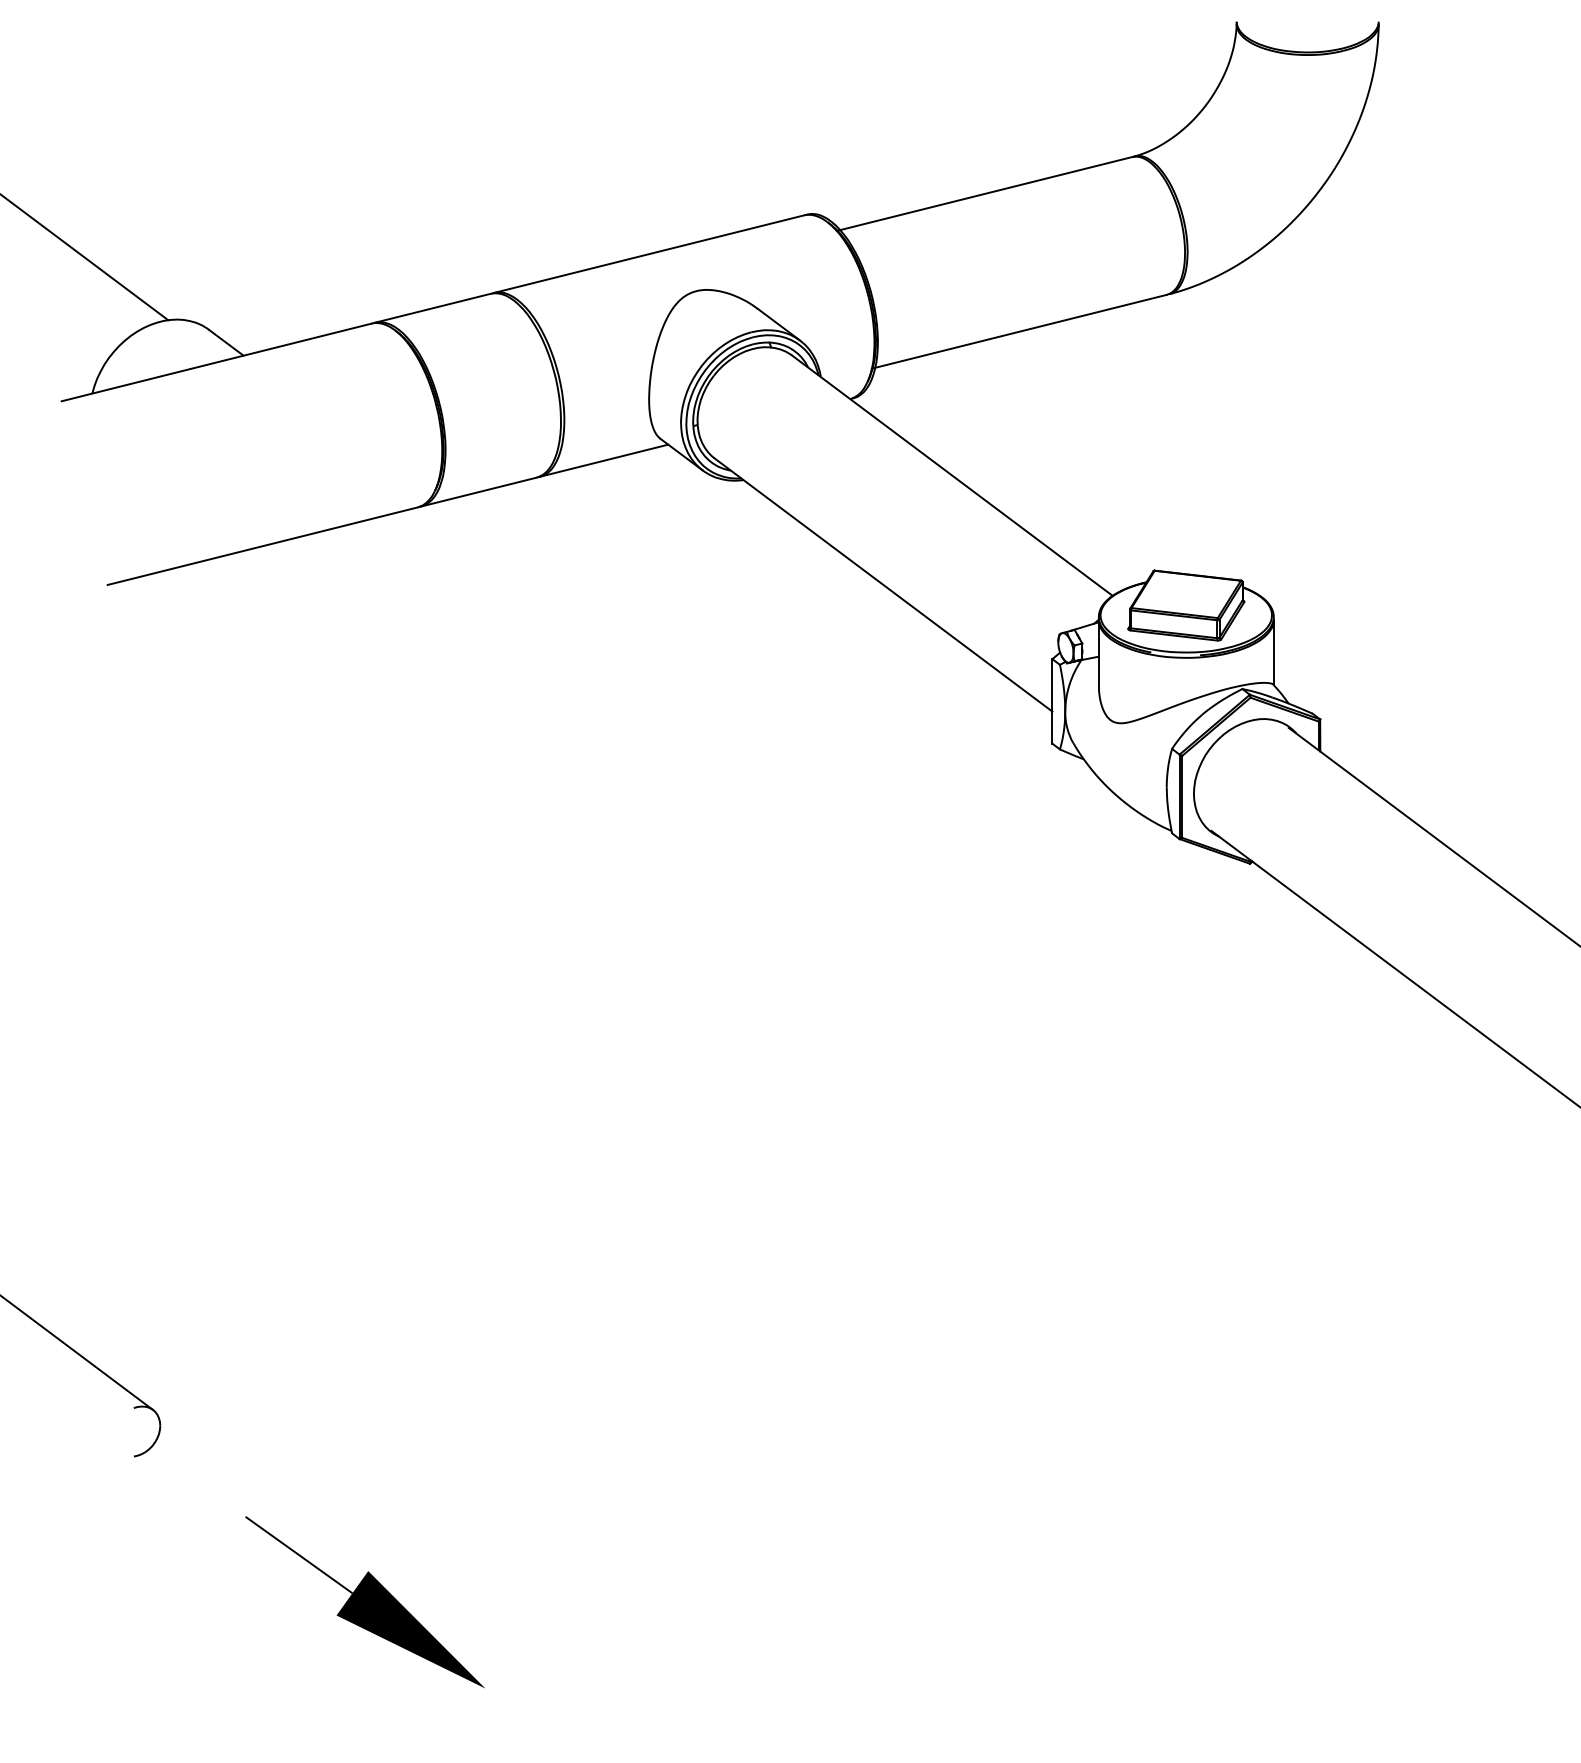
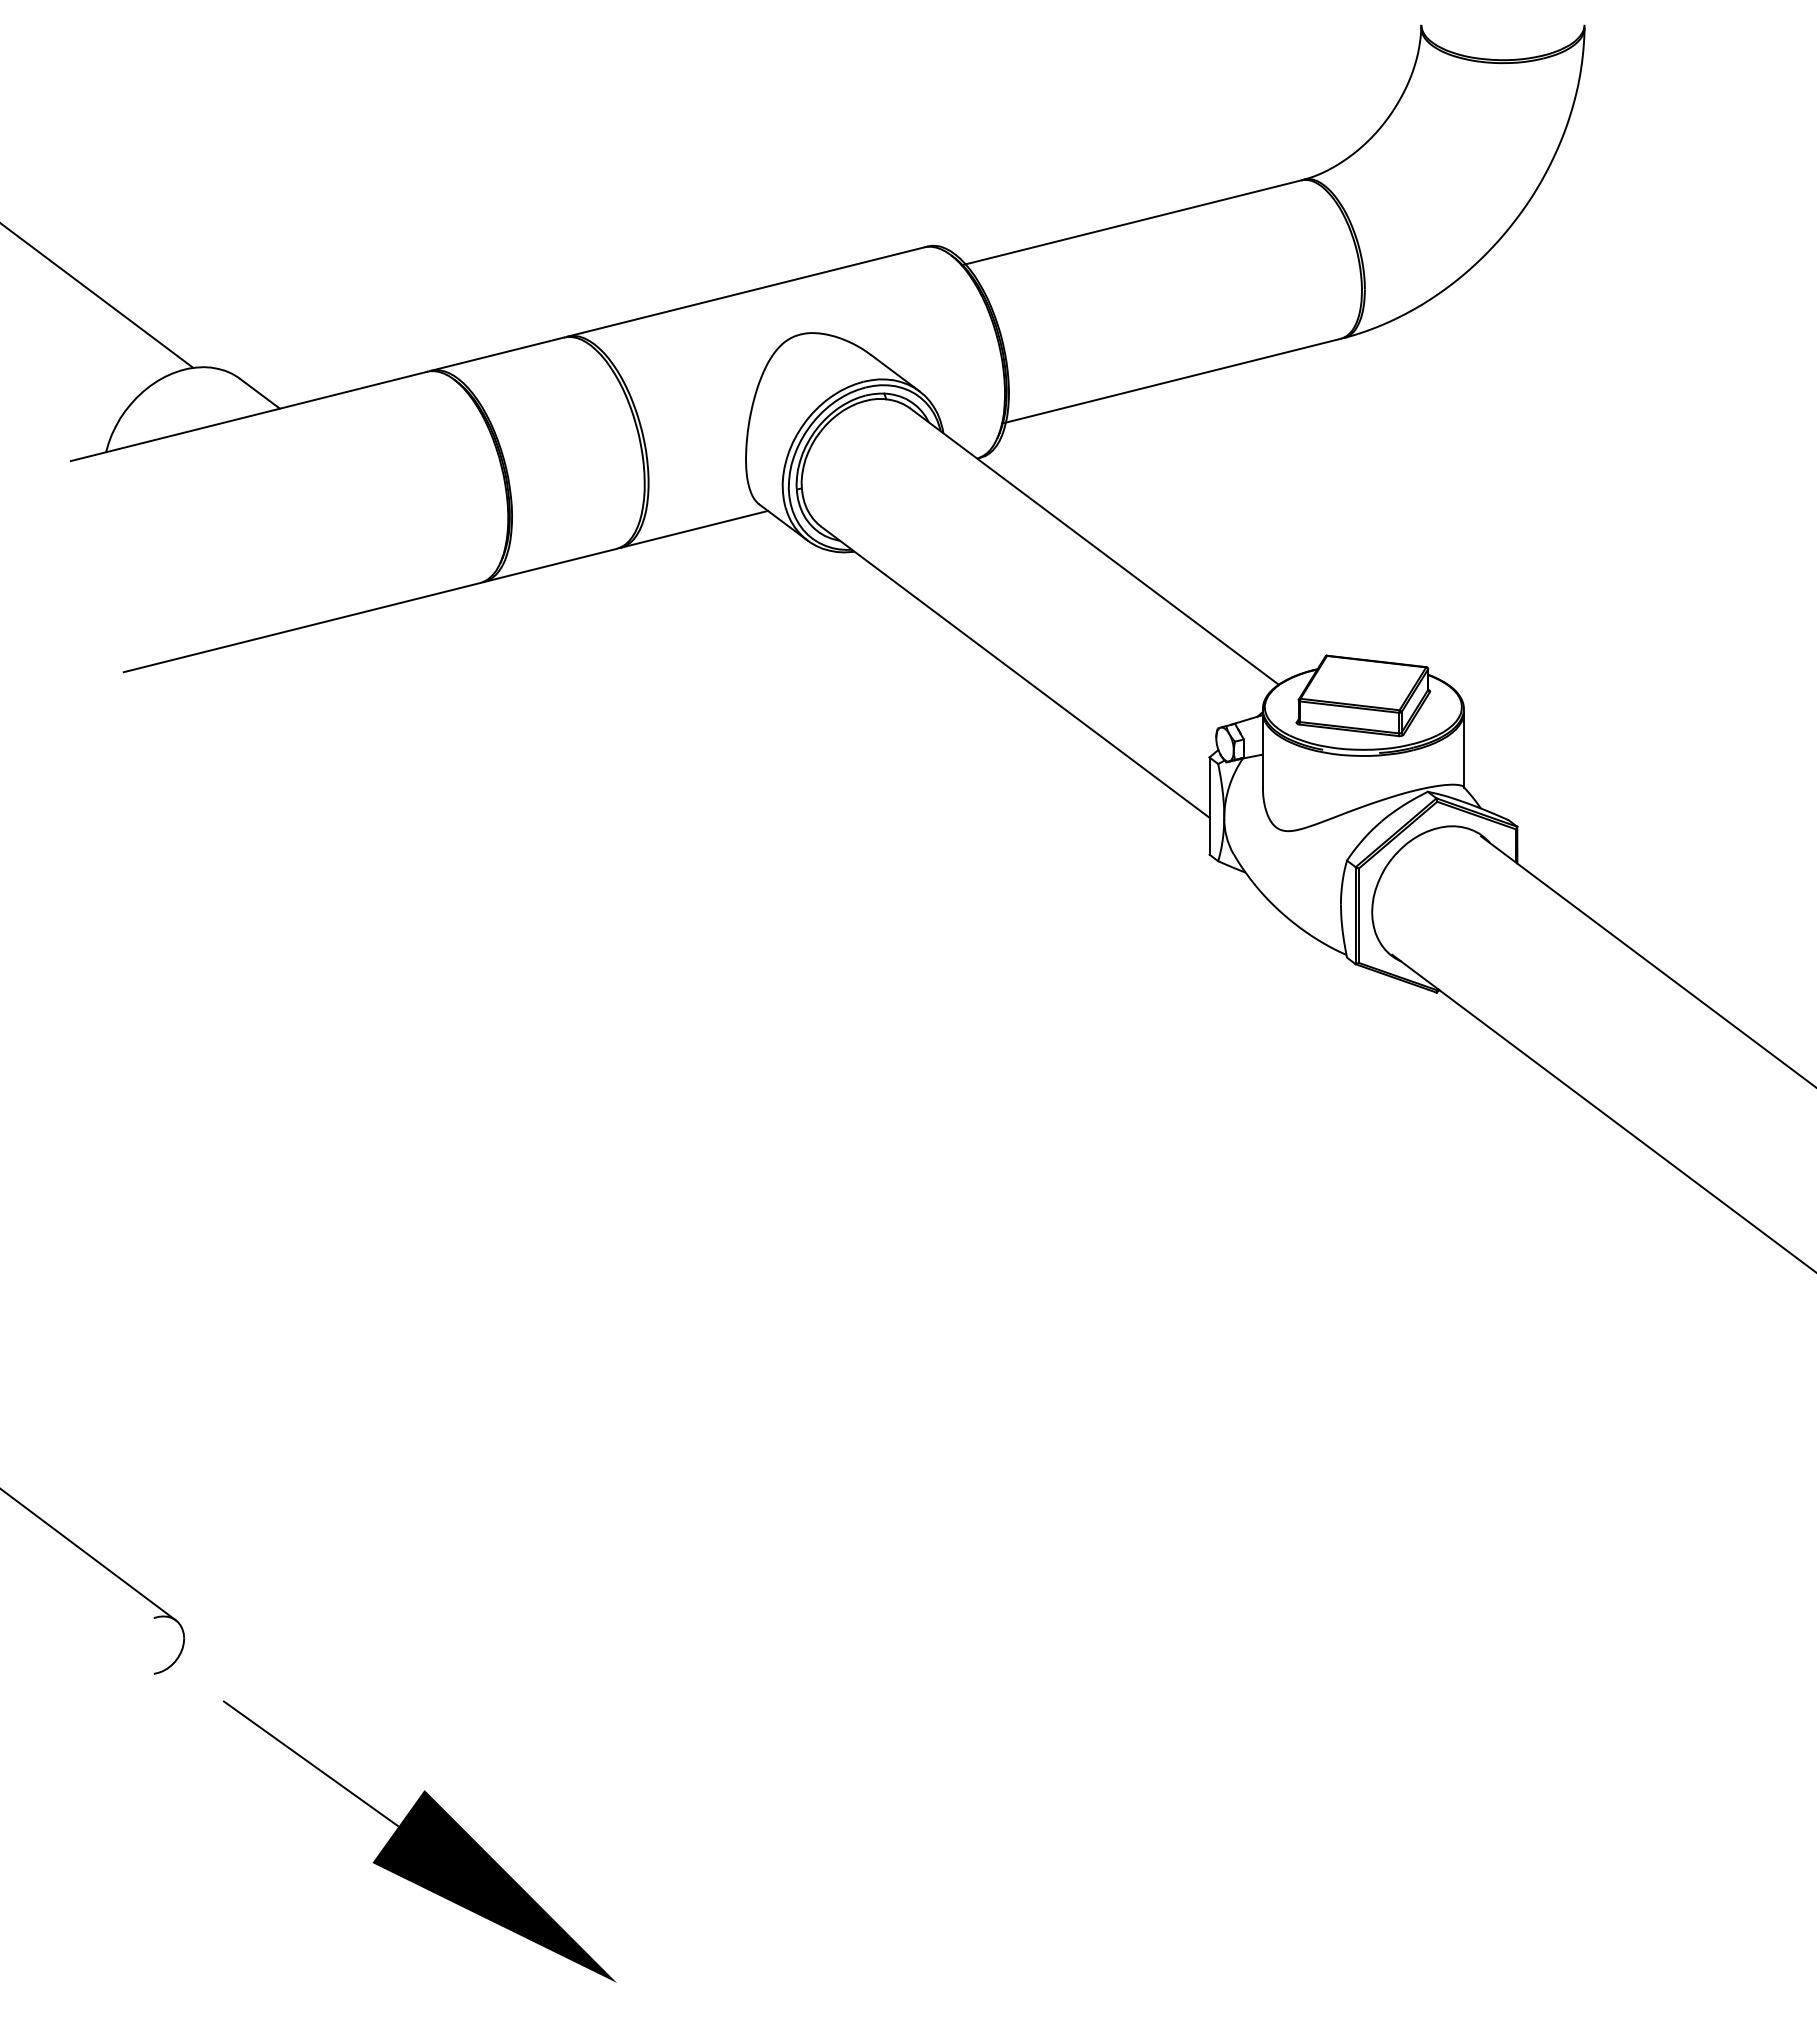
part: (365, 1602) -> (420, 1841), size x1.43

